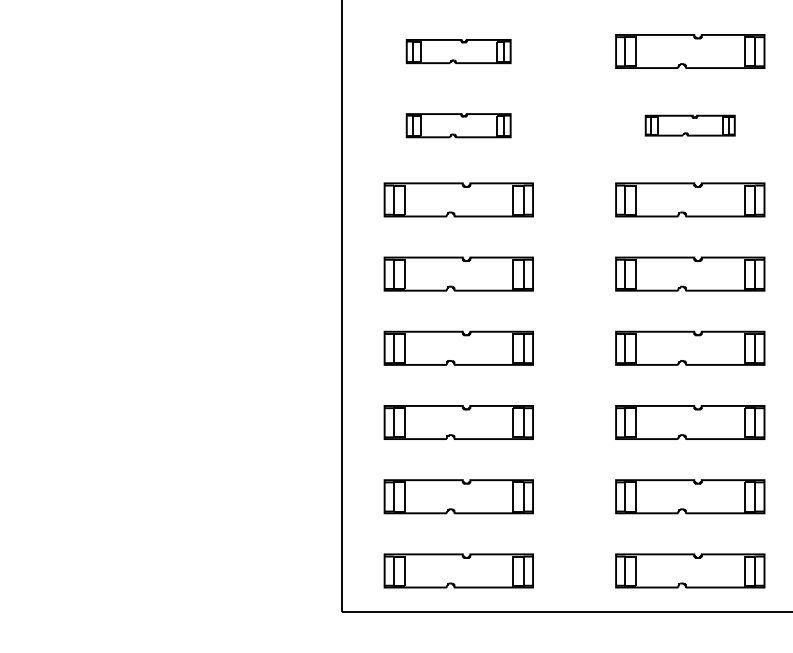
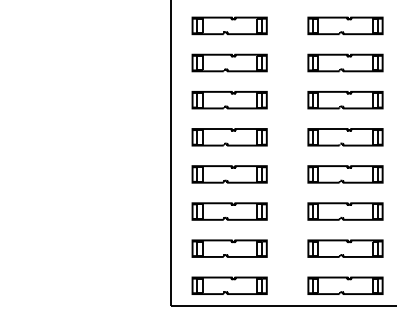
part: (458, 50) -> (229, 25), size x1.43
part: (458, 124) -> (229, 62), size x1.43
part: (690, 124) -> (345, 62), size x1.67

